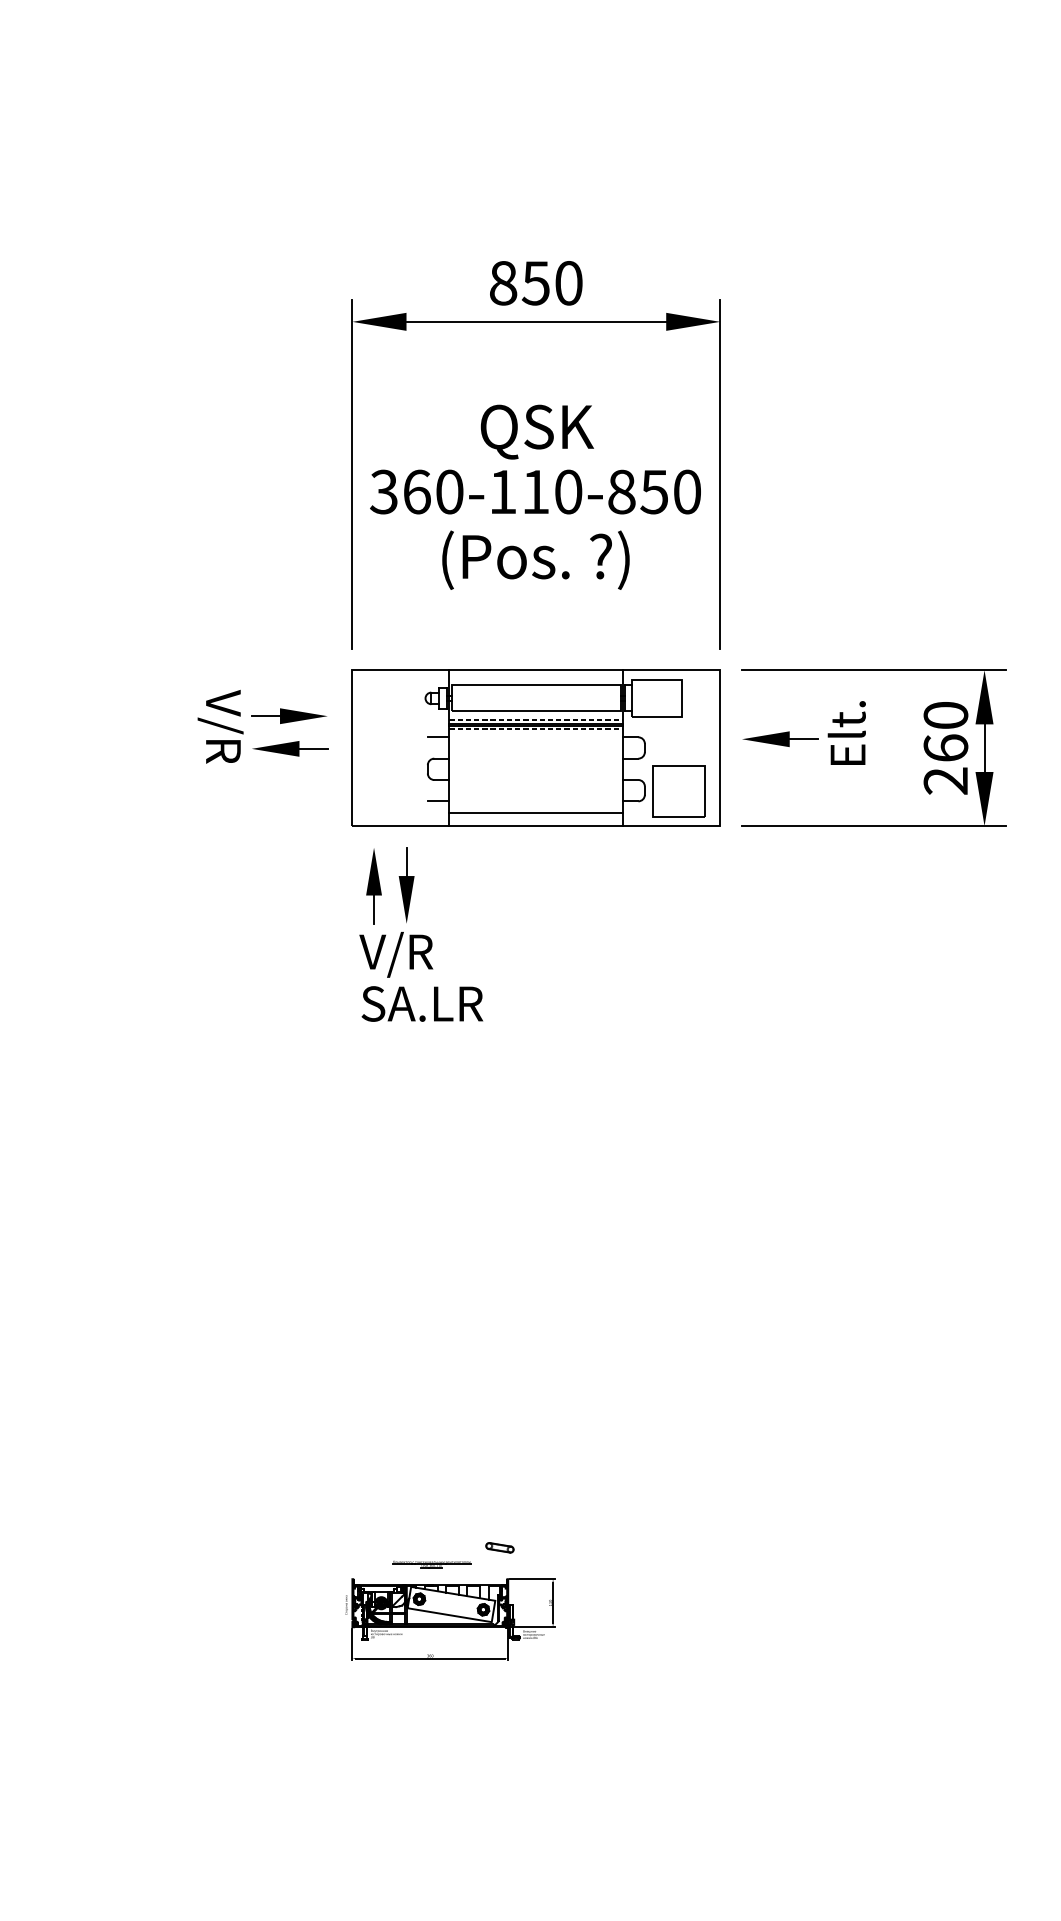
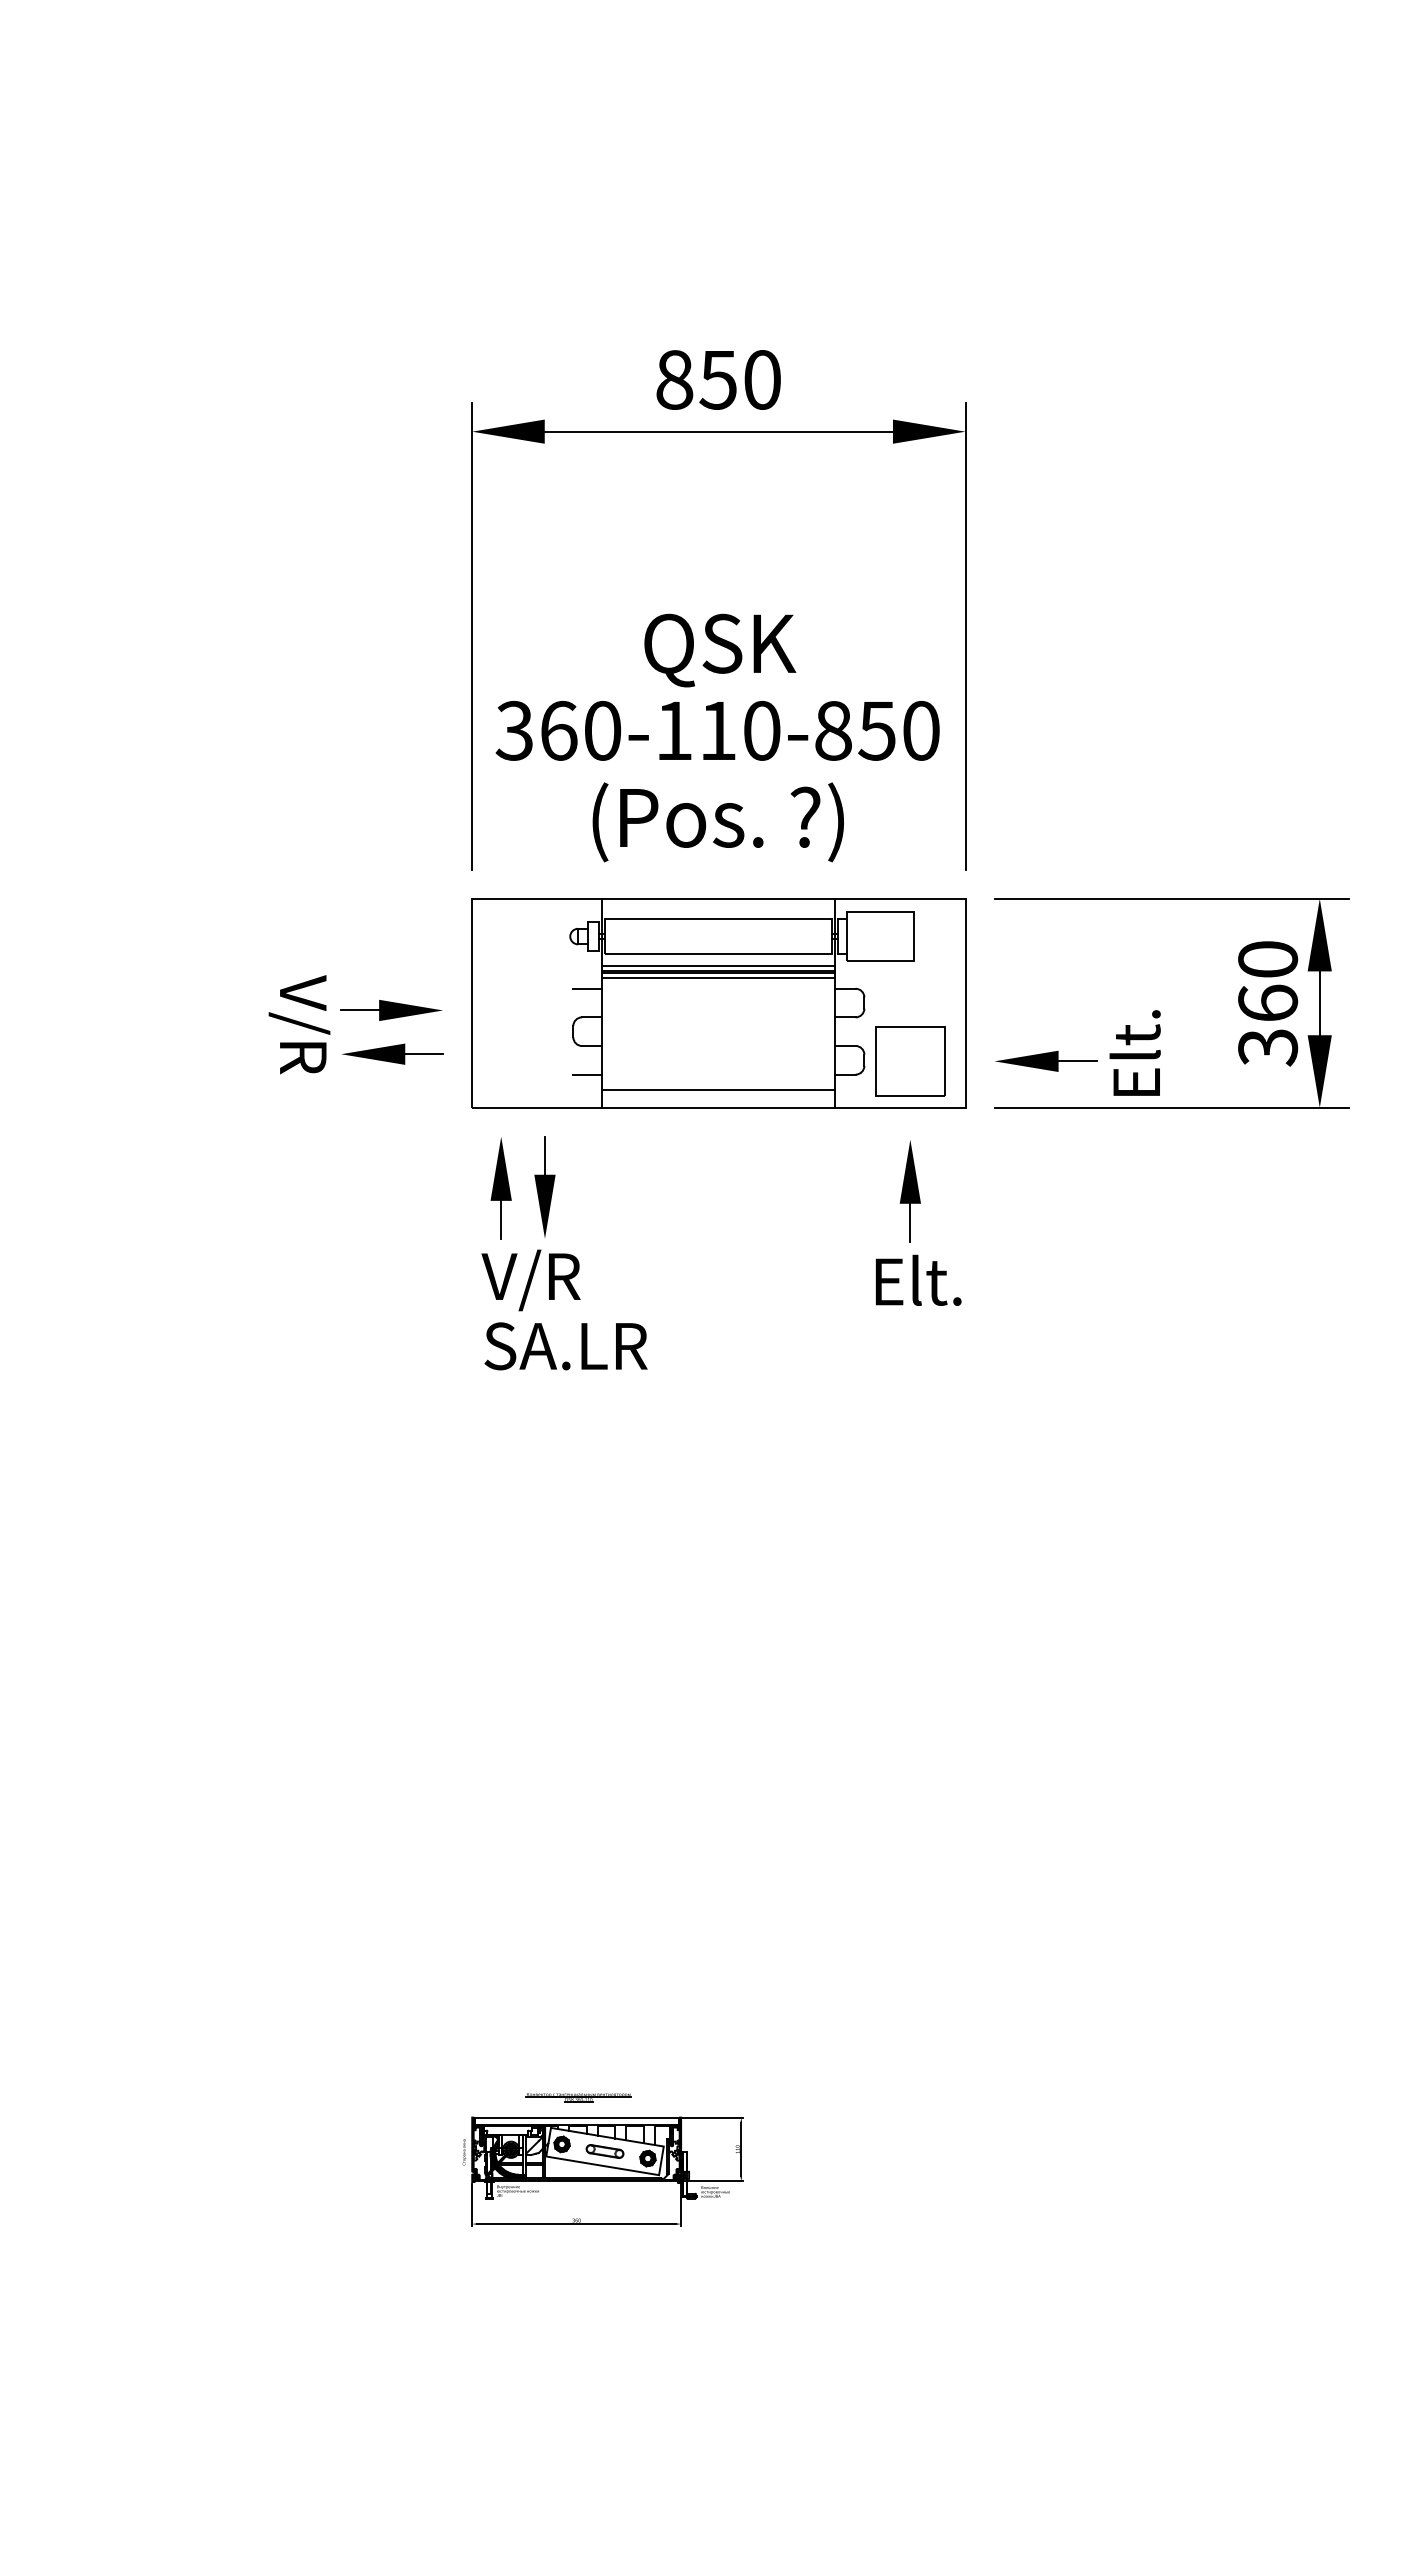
text: (535, 496) -> (717, 737), moved
part: (262, 716) -> (355, 1010), moved
line: (536, 719) -> (718, 965), dashed -> solid
line: (536, 728) -> (718, 977), dashed -> solid
part: (803, 738) -> (1077, 1060), moved
text: (946, 781) -> (1268, 1047), 260 -> 360
part: (679, 911) -> (910, 1222), added
part: (499, 1547) -> (604, 2151), moved
line: (430, 1579) -> (576, 2117), added

